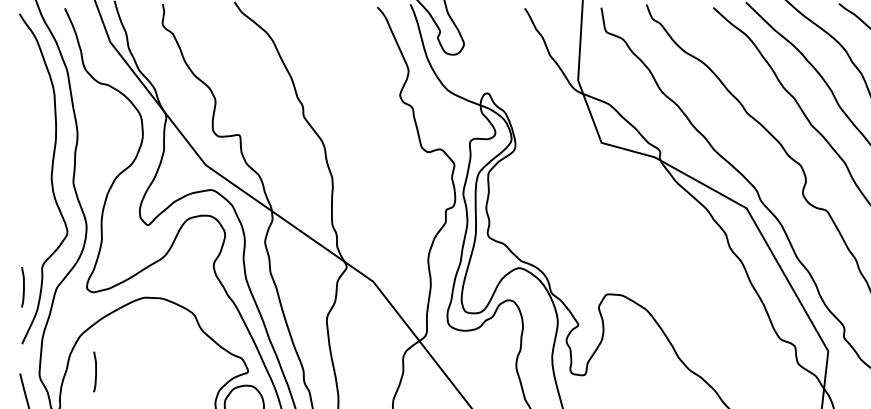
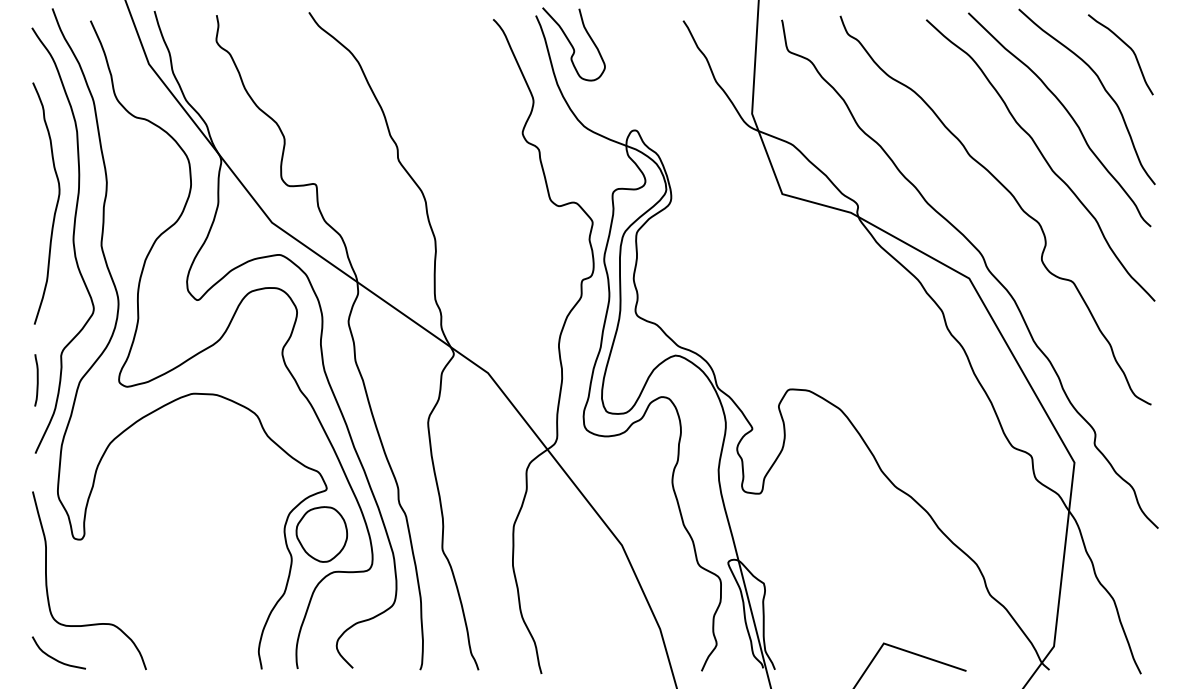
curve: (37, 152) -> (55, 206), added
curve: (95, 372) -> (129, 489), removed

